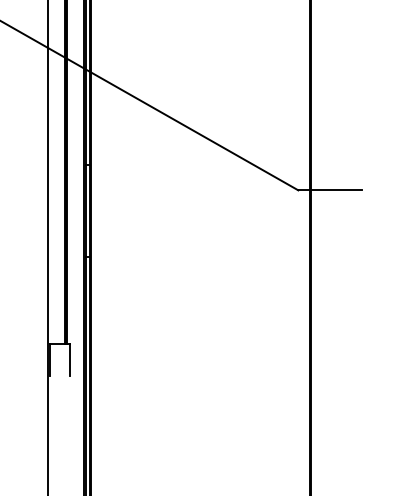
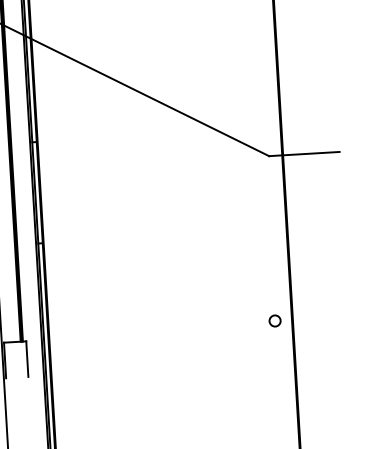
circle: (294, 338) -> (274, 320), added

